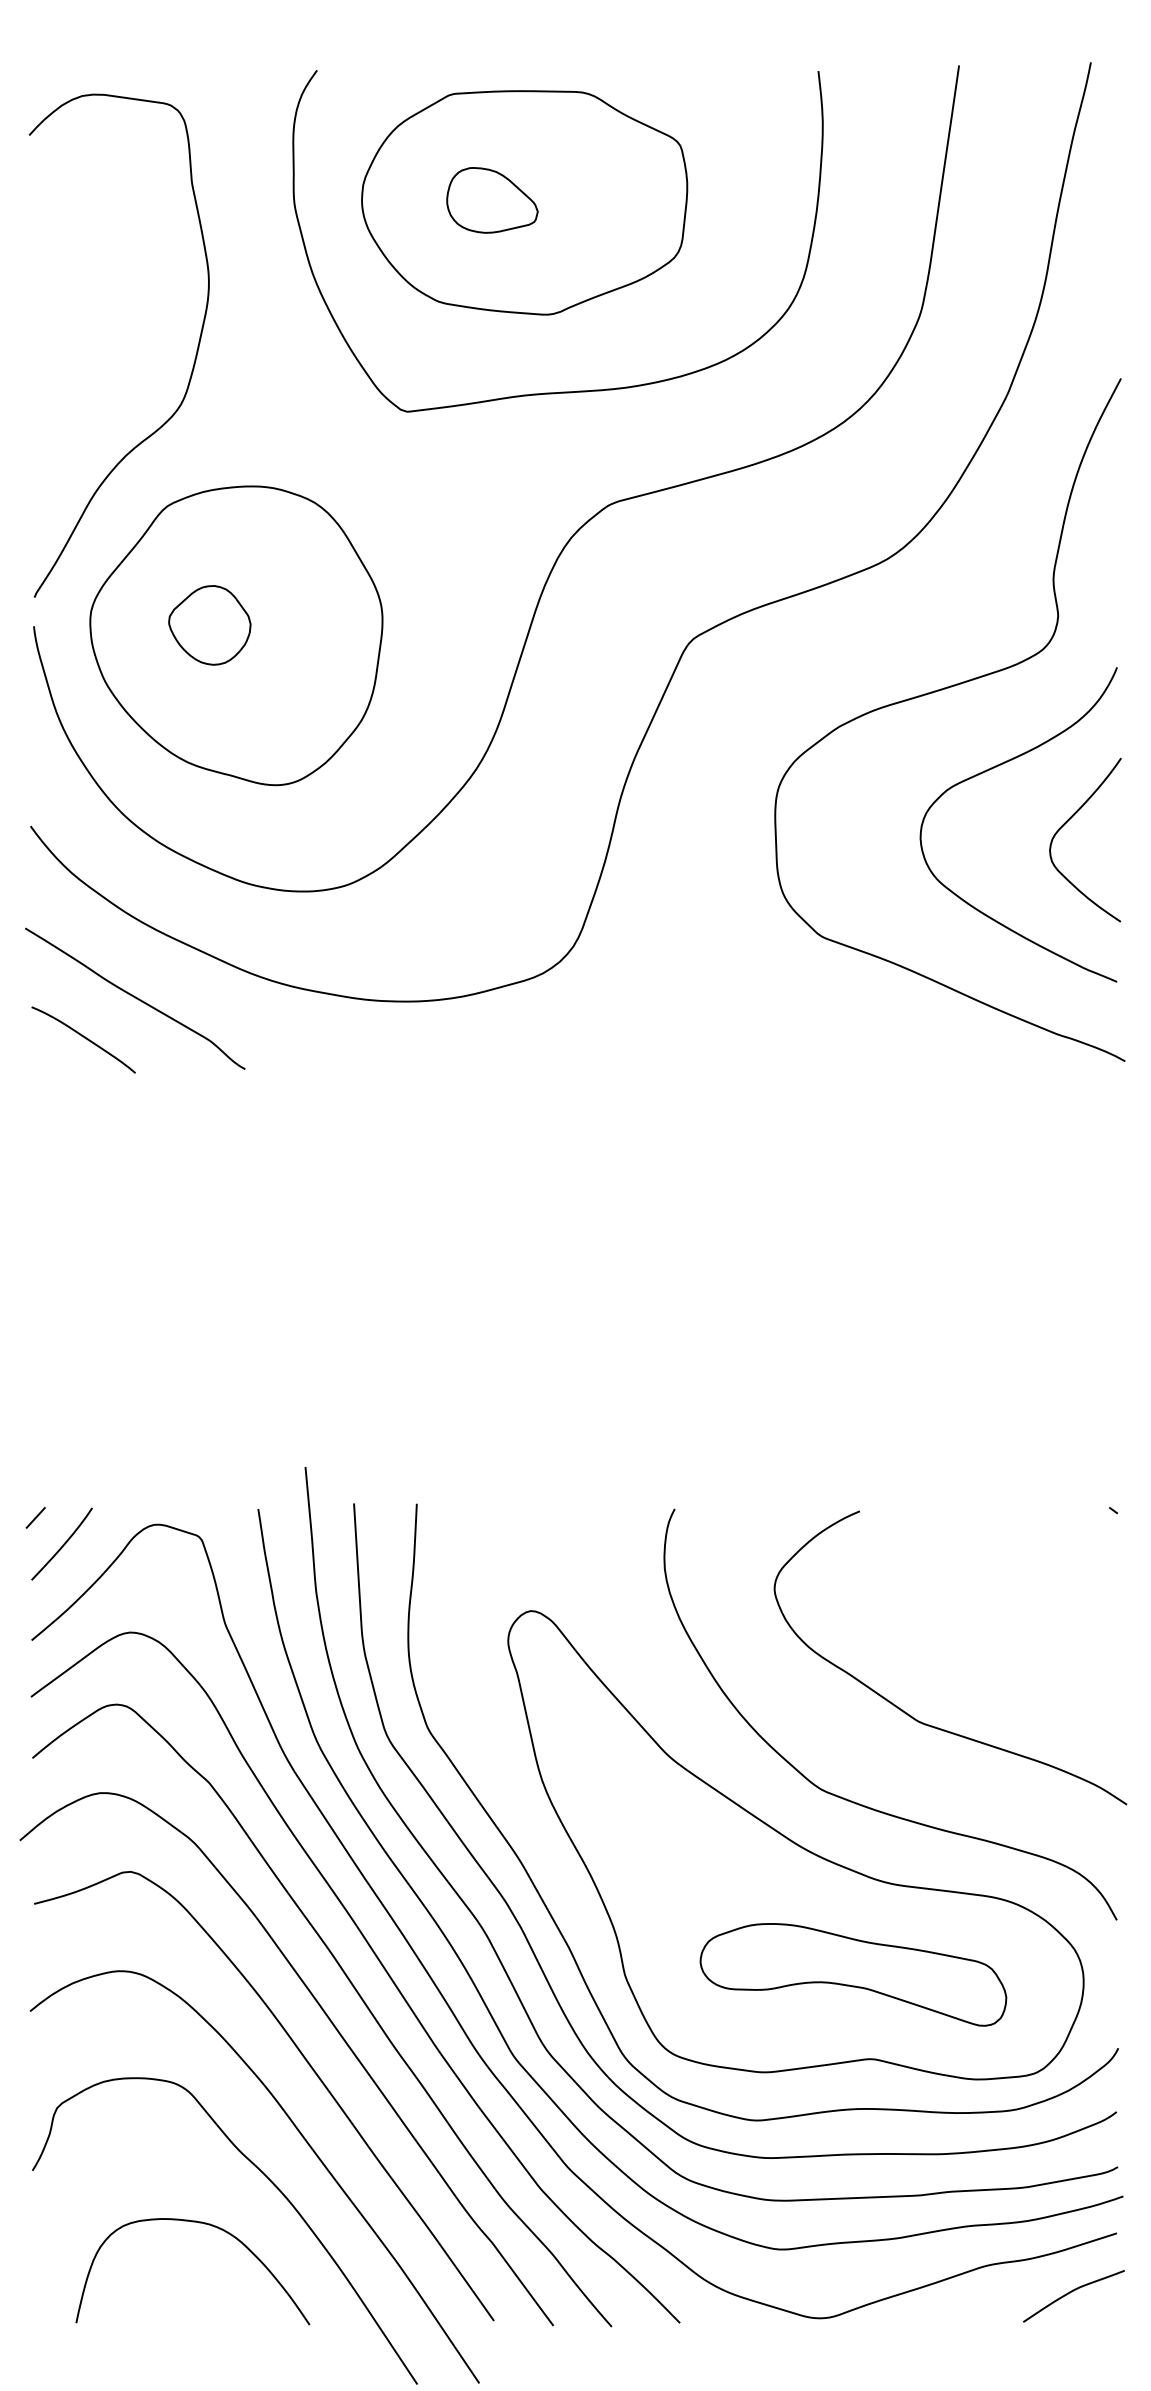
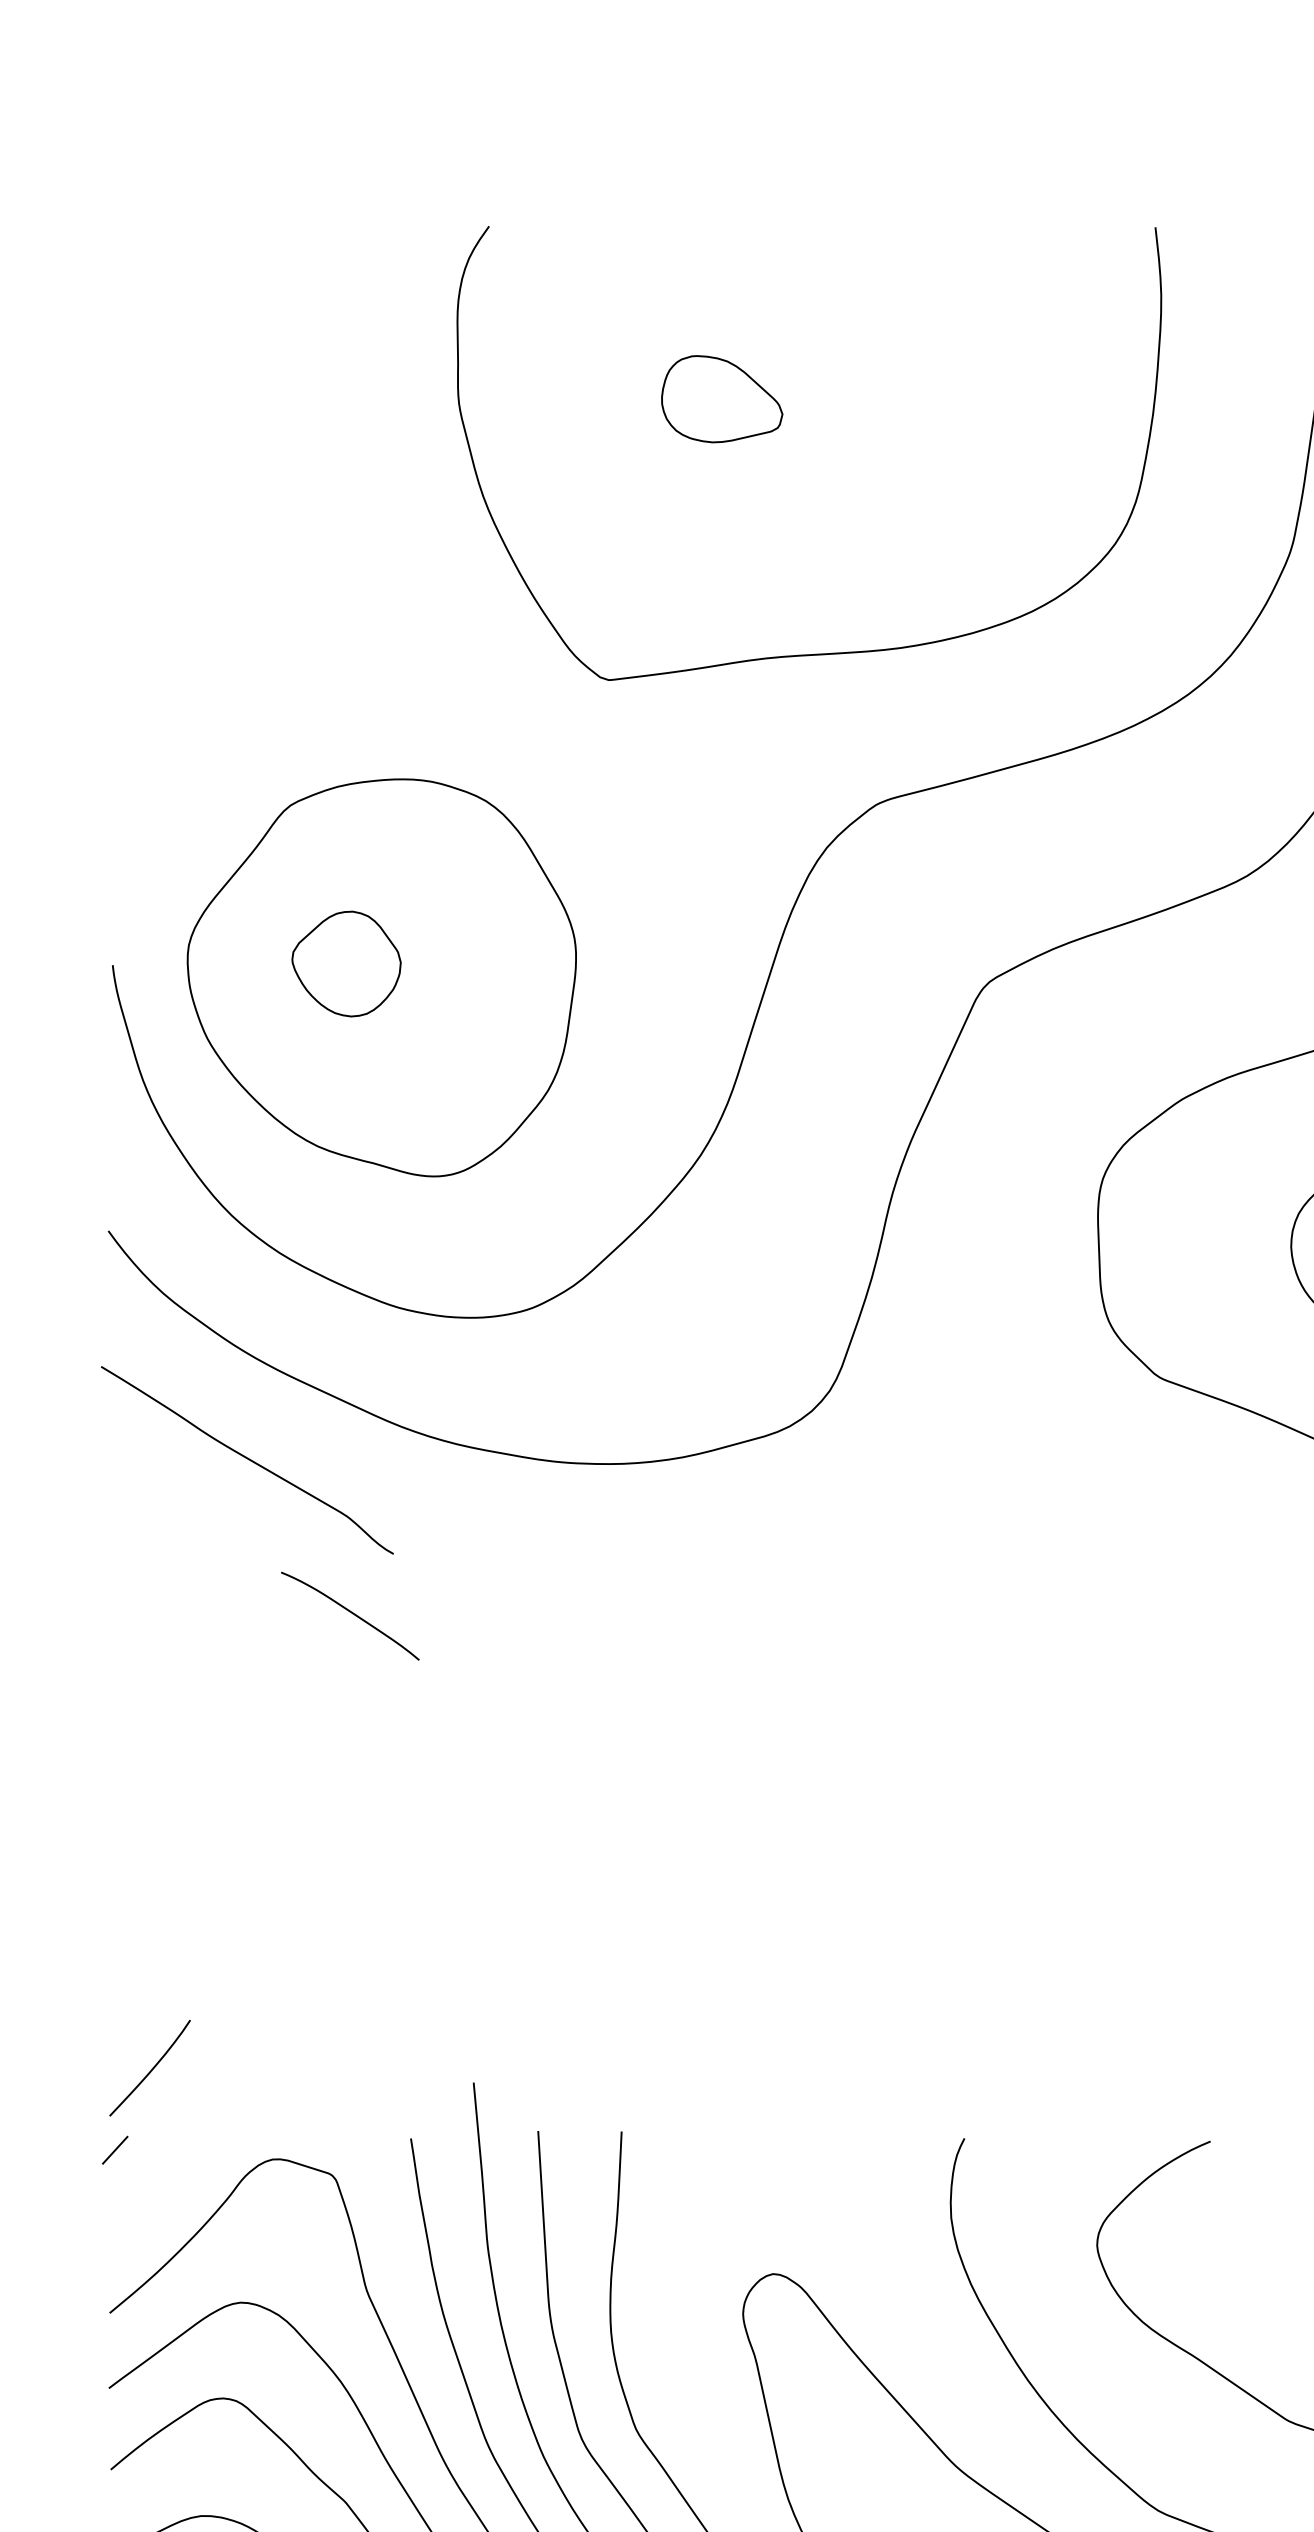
part: (524, 202) -> (764, 401), removed
curve: (193, 363) -> (324, 615), removed
curve: (84, 1038) -> (351, 1614), moved
curve: (63, 1543) -> (152, 2067), moved

